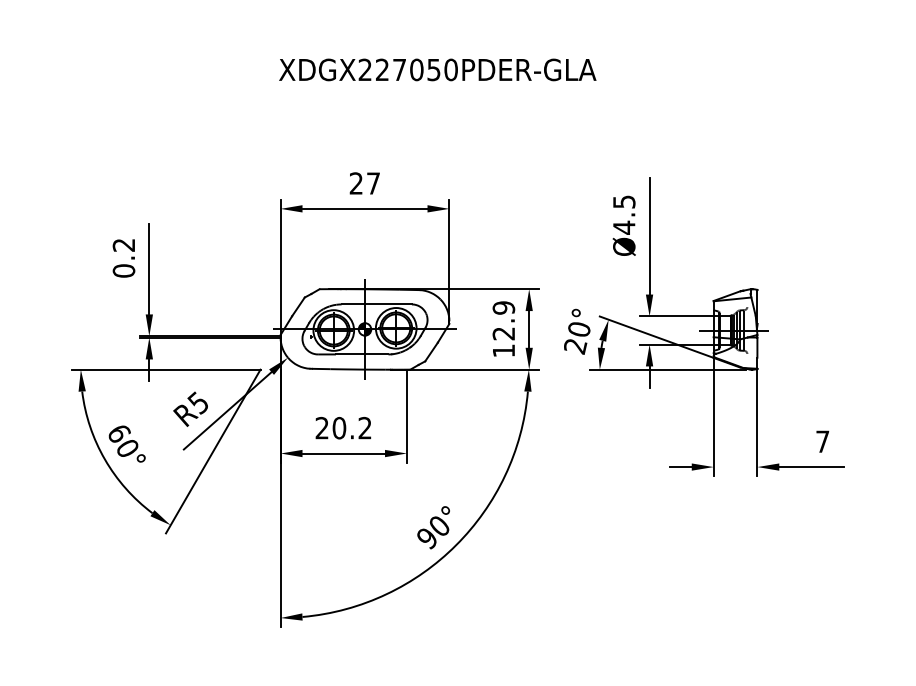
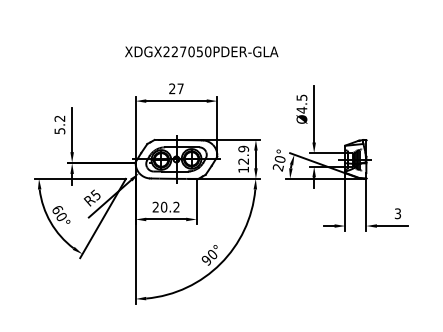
text: (437, 69) -> (201, 51), moved
text: (123, 269) -> (59, 130), 0.2 -> 5.2
text: (821, 441) -> (397, 213), 7 -> 3

